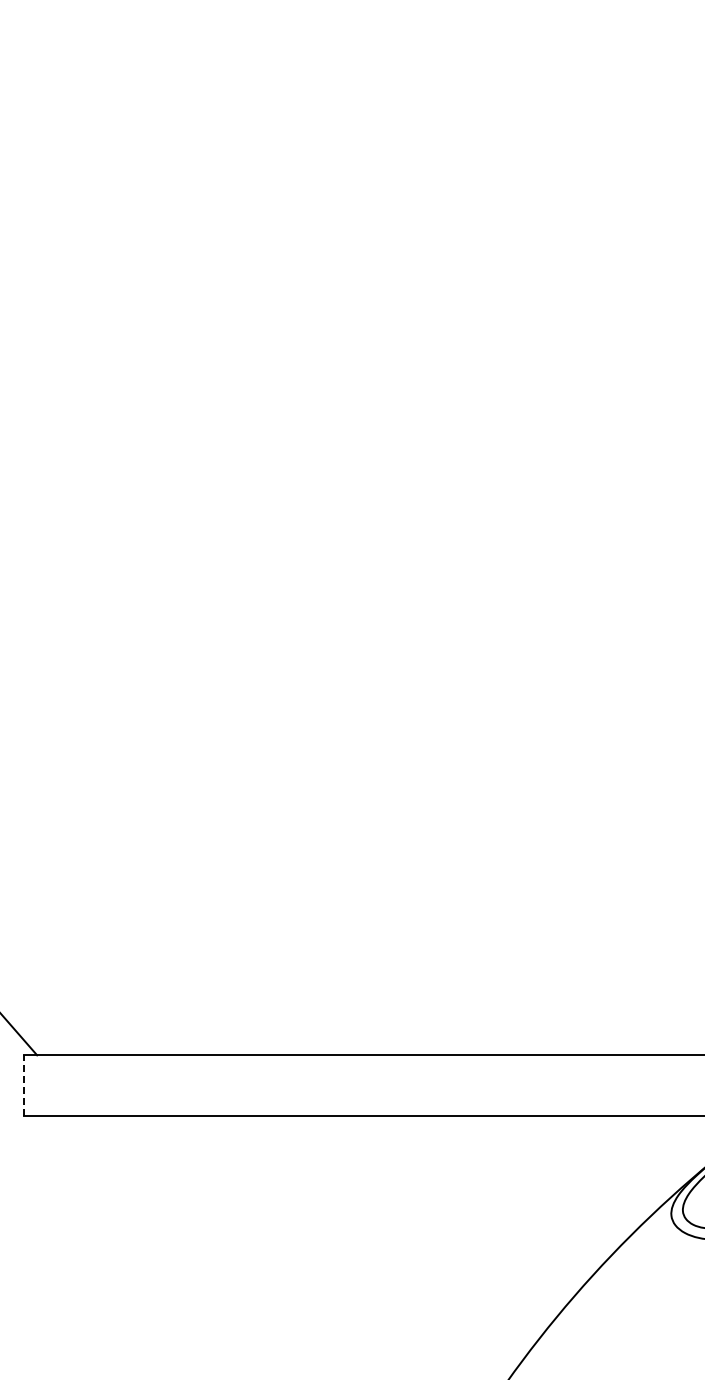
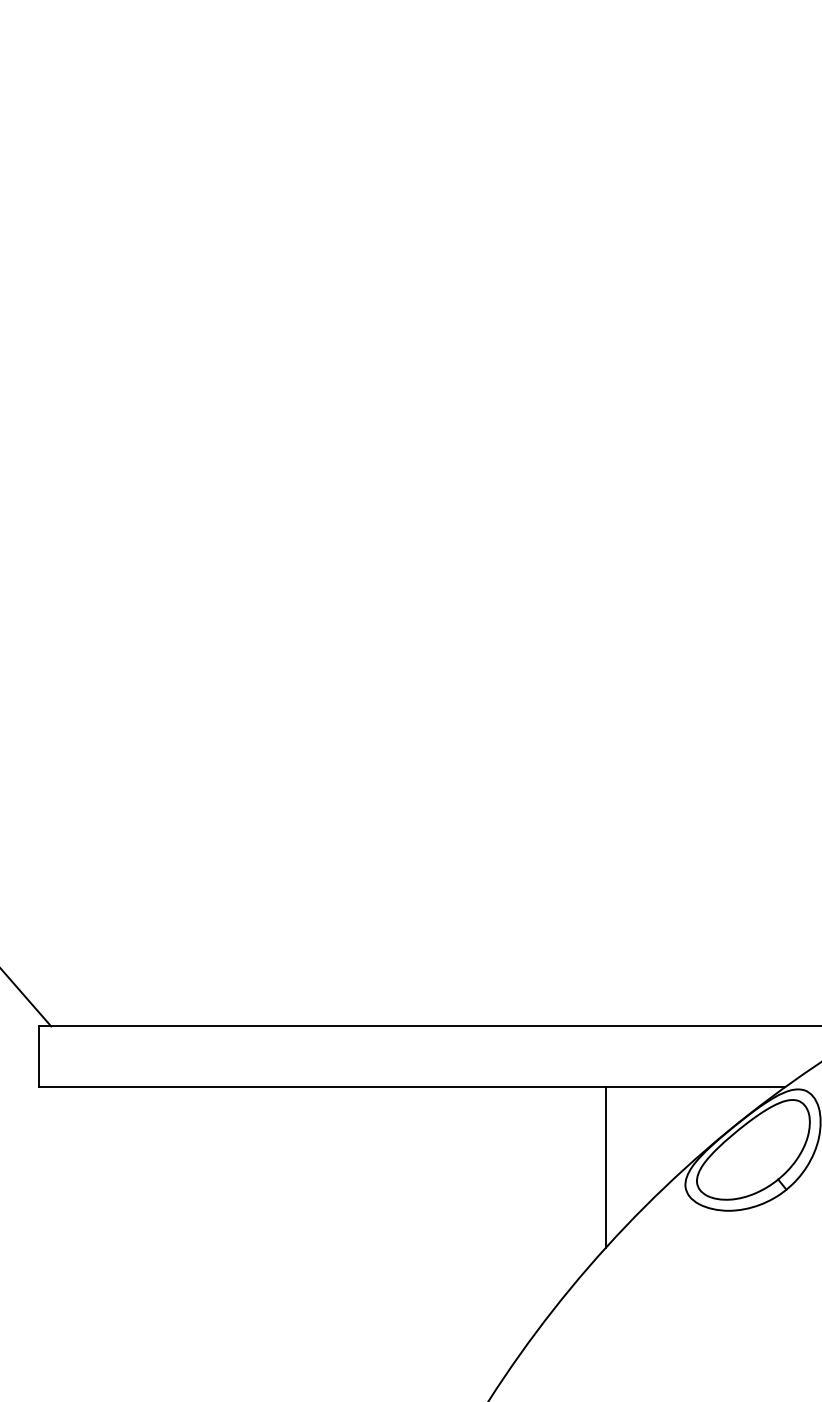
line: (24, 1085) -> (38, 1056), dashed -> solid
line: (591, 1196) -> (605, 1167), added

